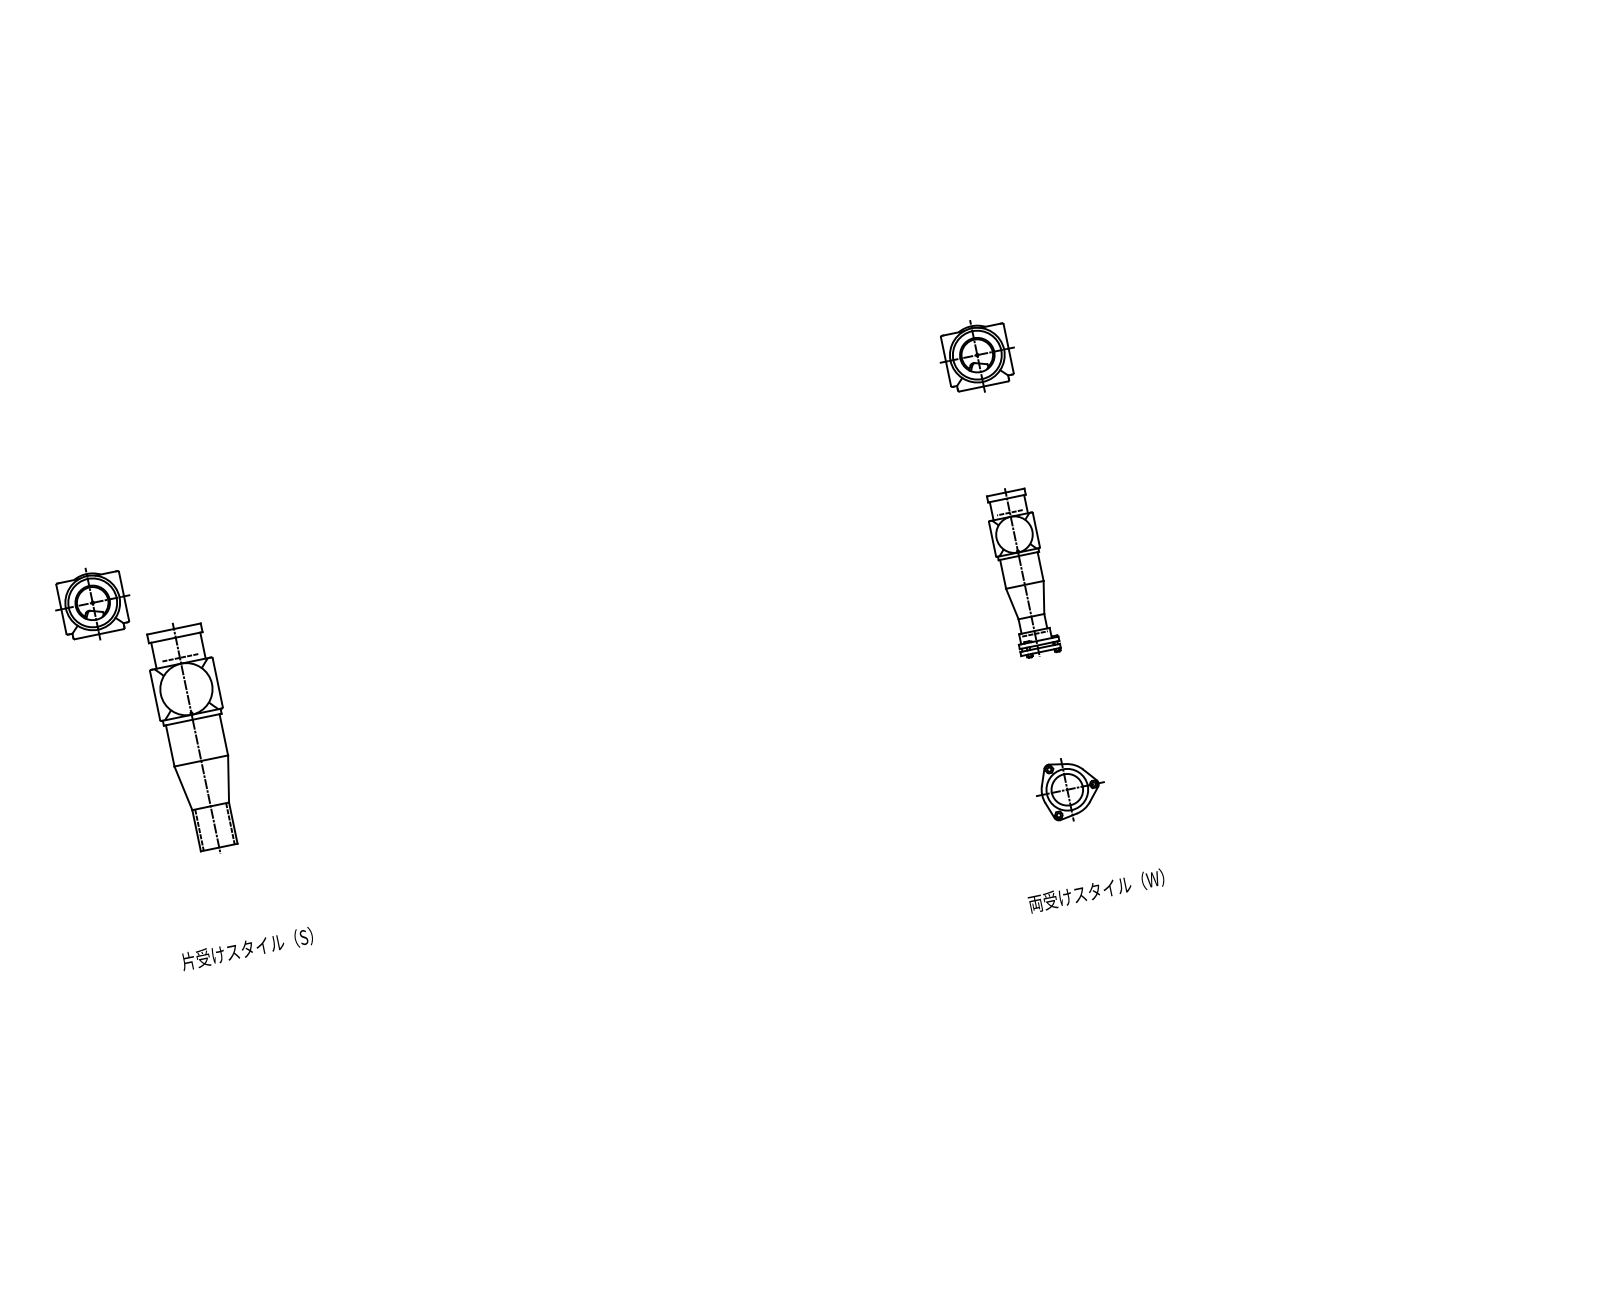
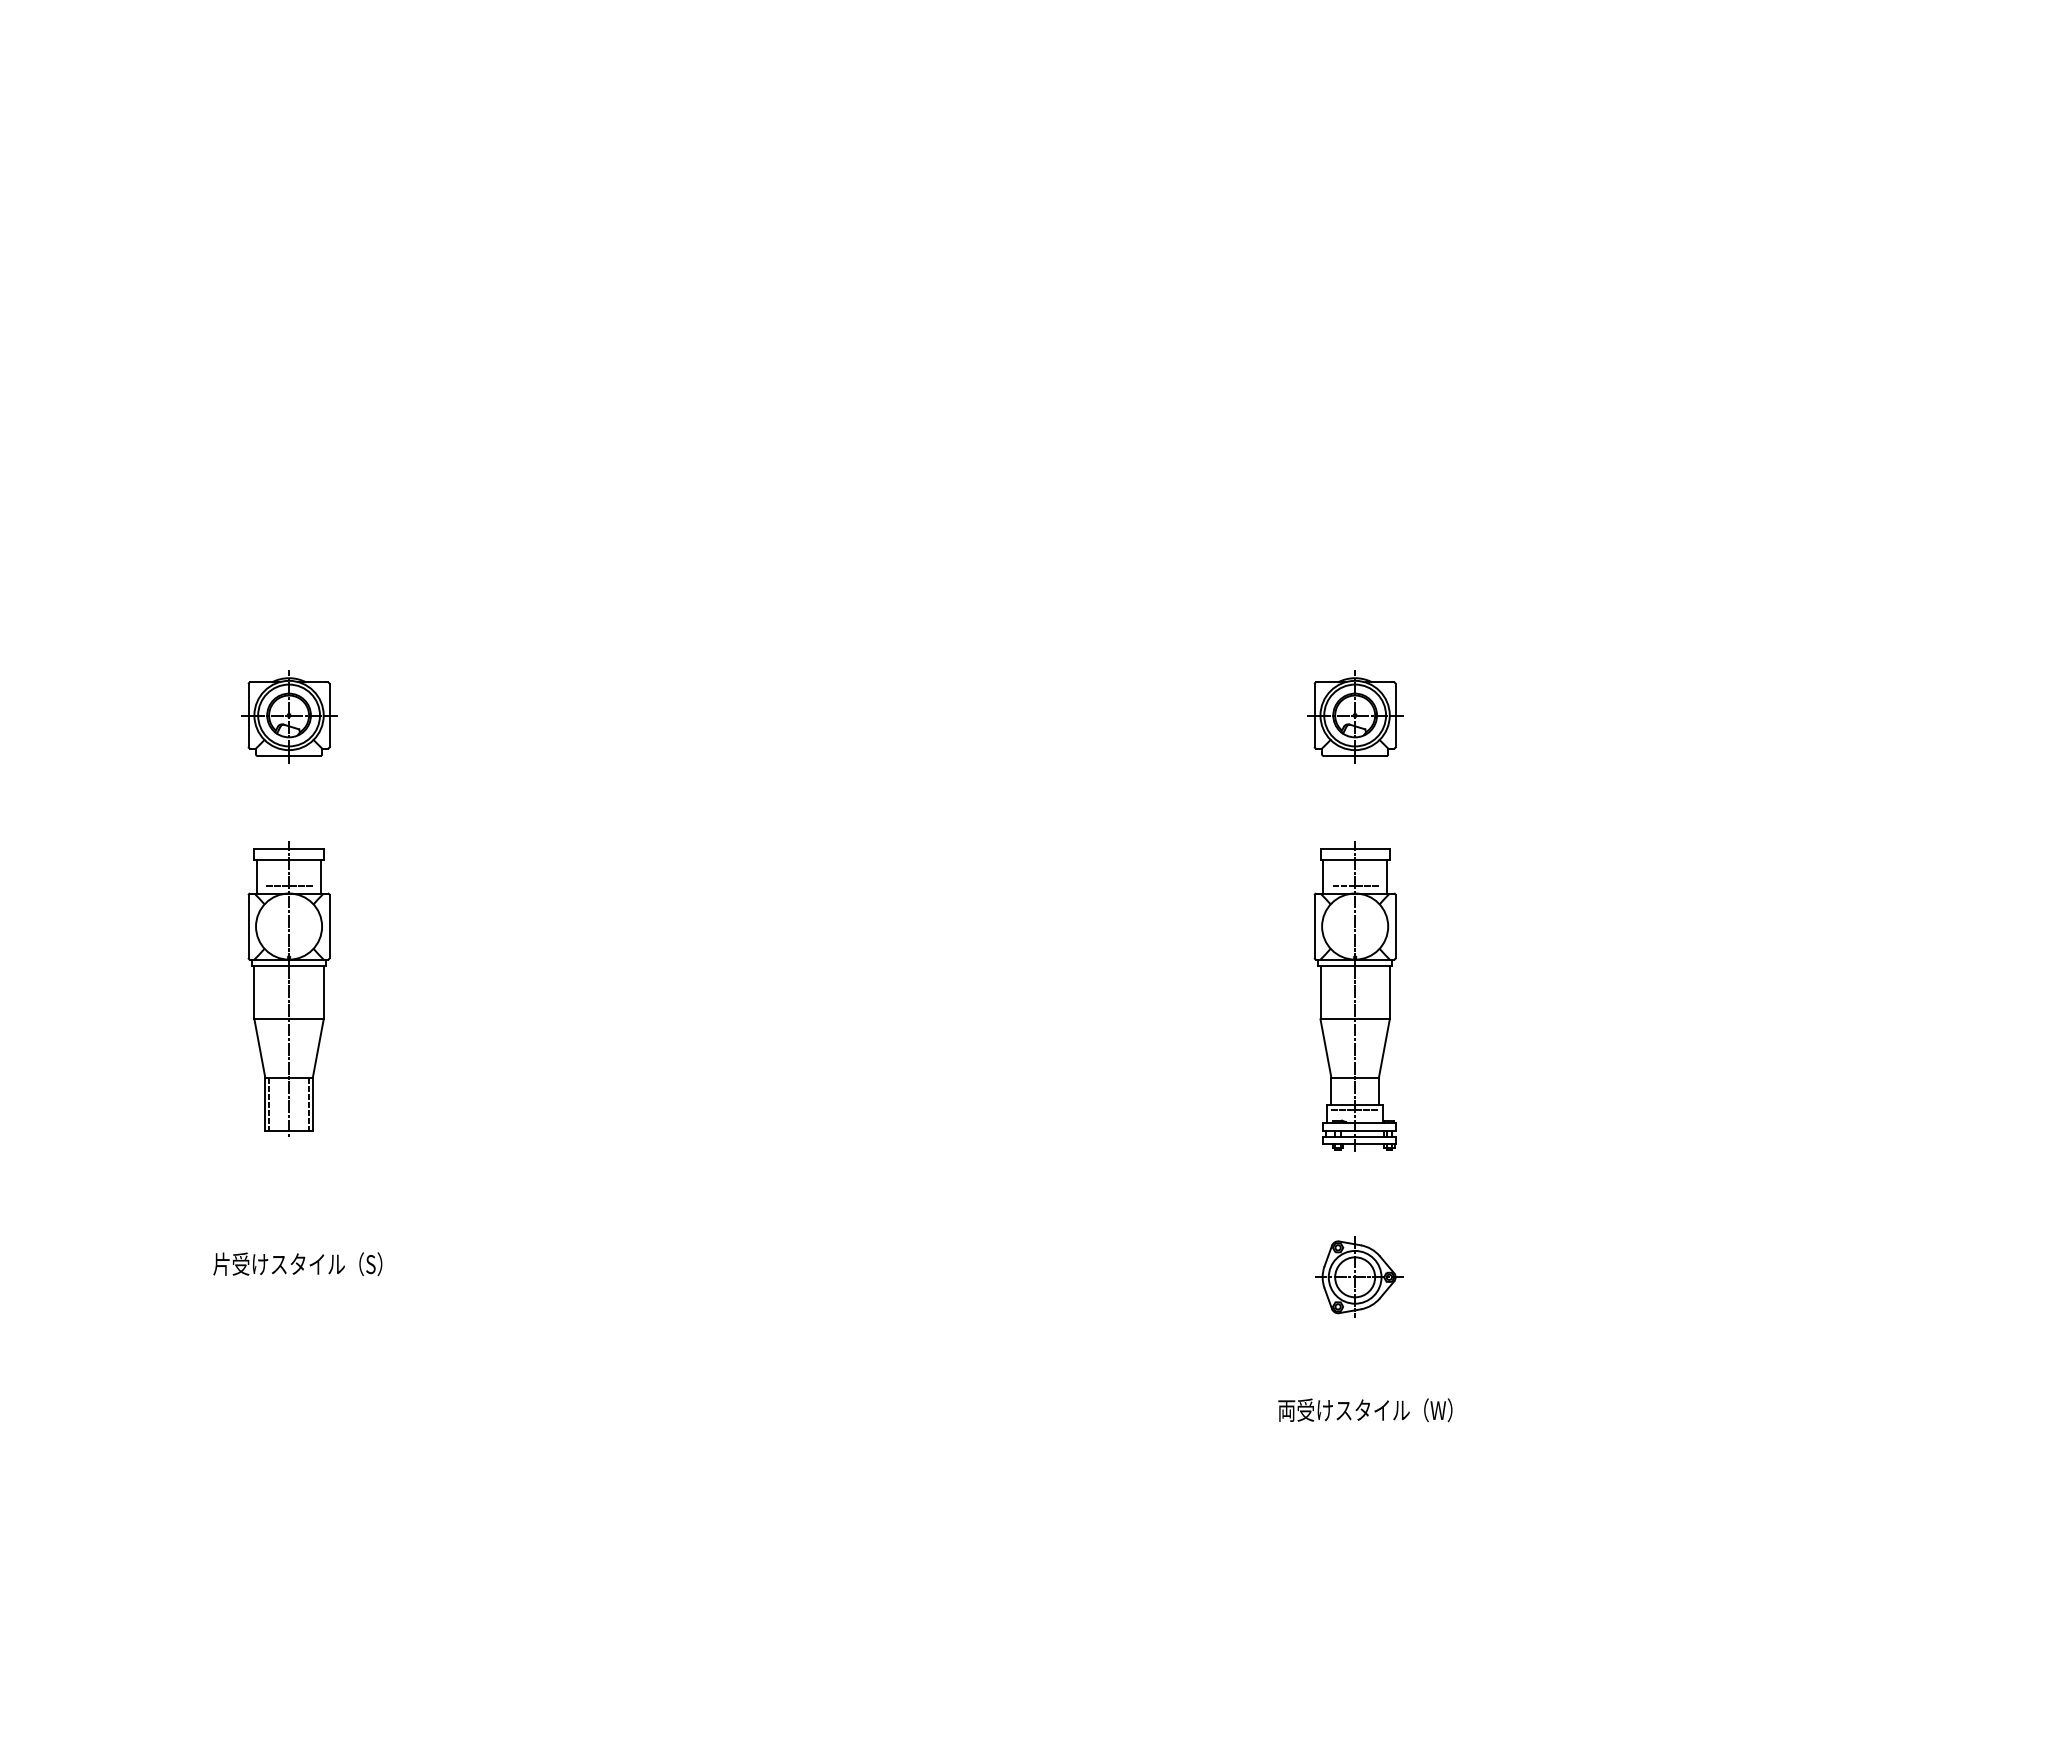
part: (1021, 572) -> (1354, 996), size x1.43
part: (93, 603) -> (289, 716), moved

